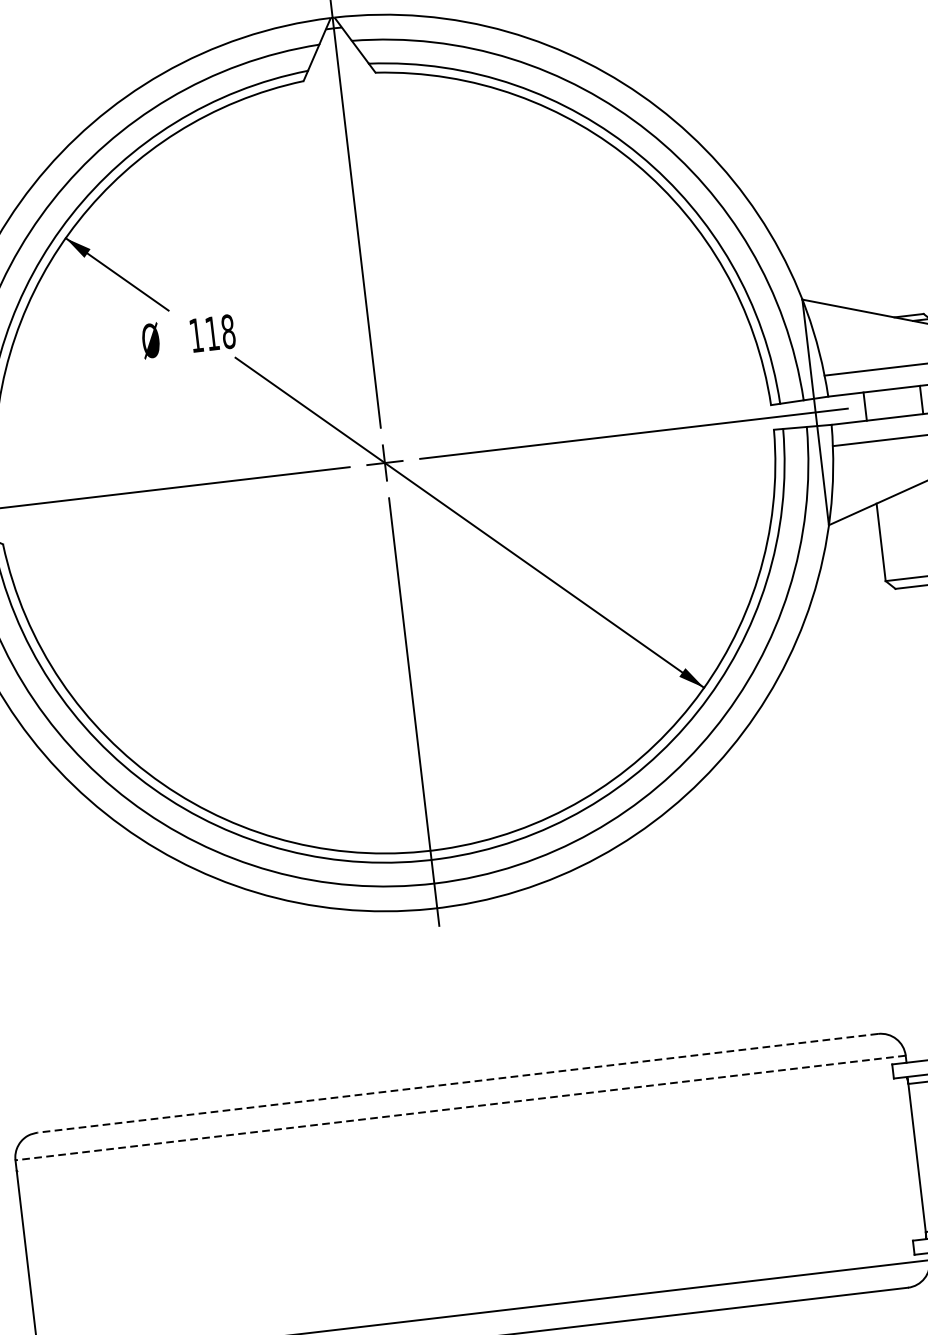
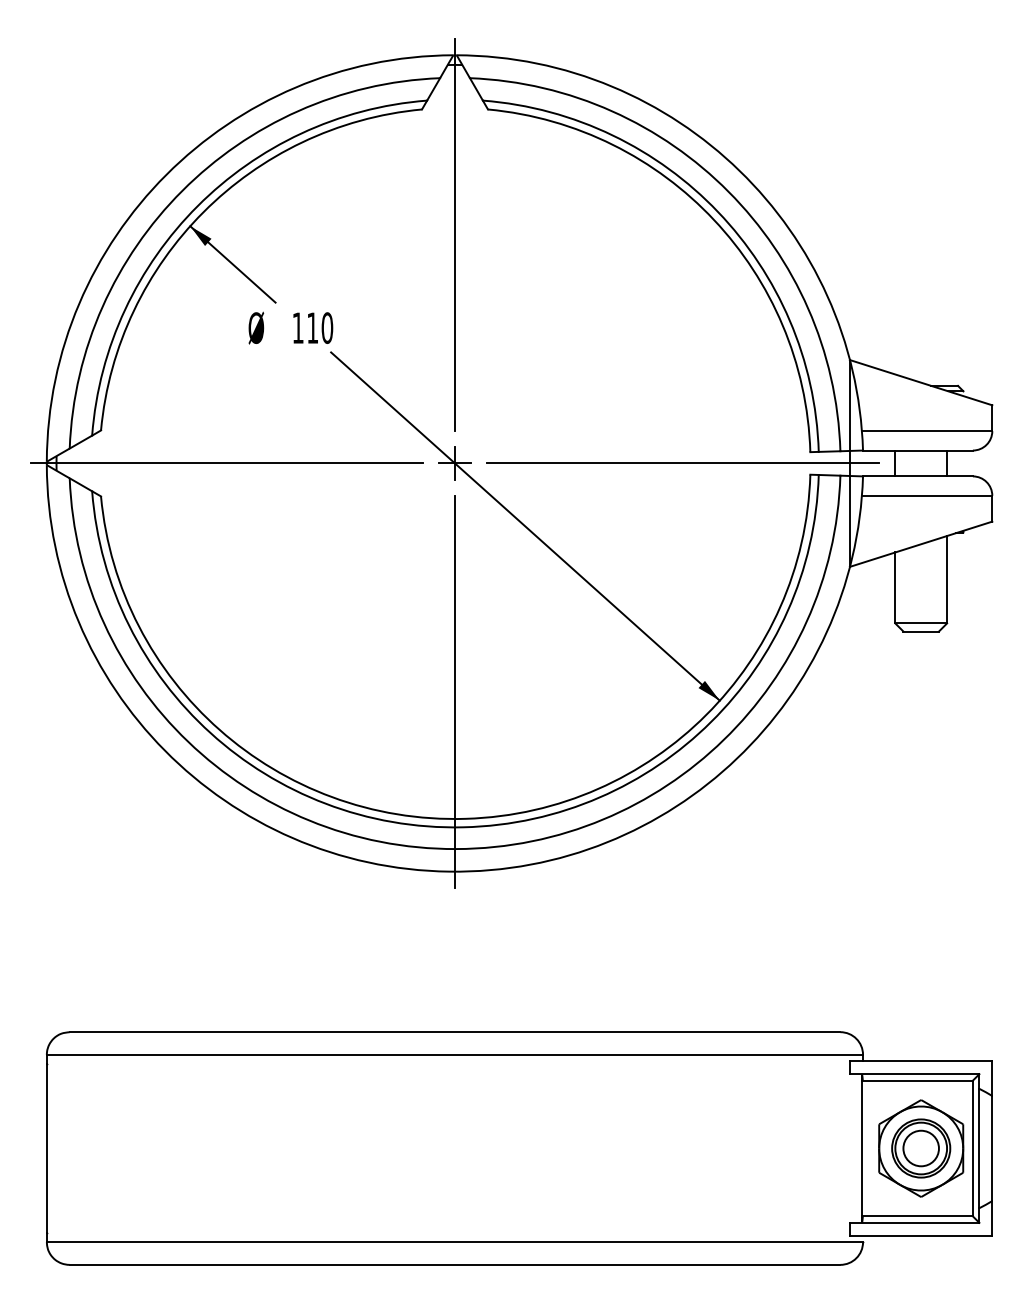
text: (228, 332) -> (327, 328), 118 -> 110
line: (457, 1083) -> (454, 1032), dashed -> solid
line: (460, 1107) -> (454, 1054), dashed -> solid

